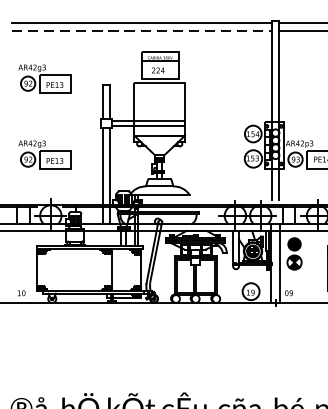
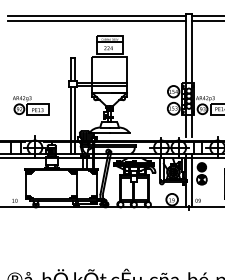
line: (142, 30) -> (97, 20), dashed -> solid
part: (45, 78) -> (31, 53), removed

